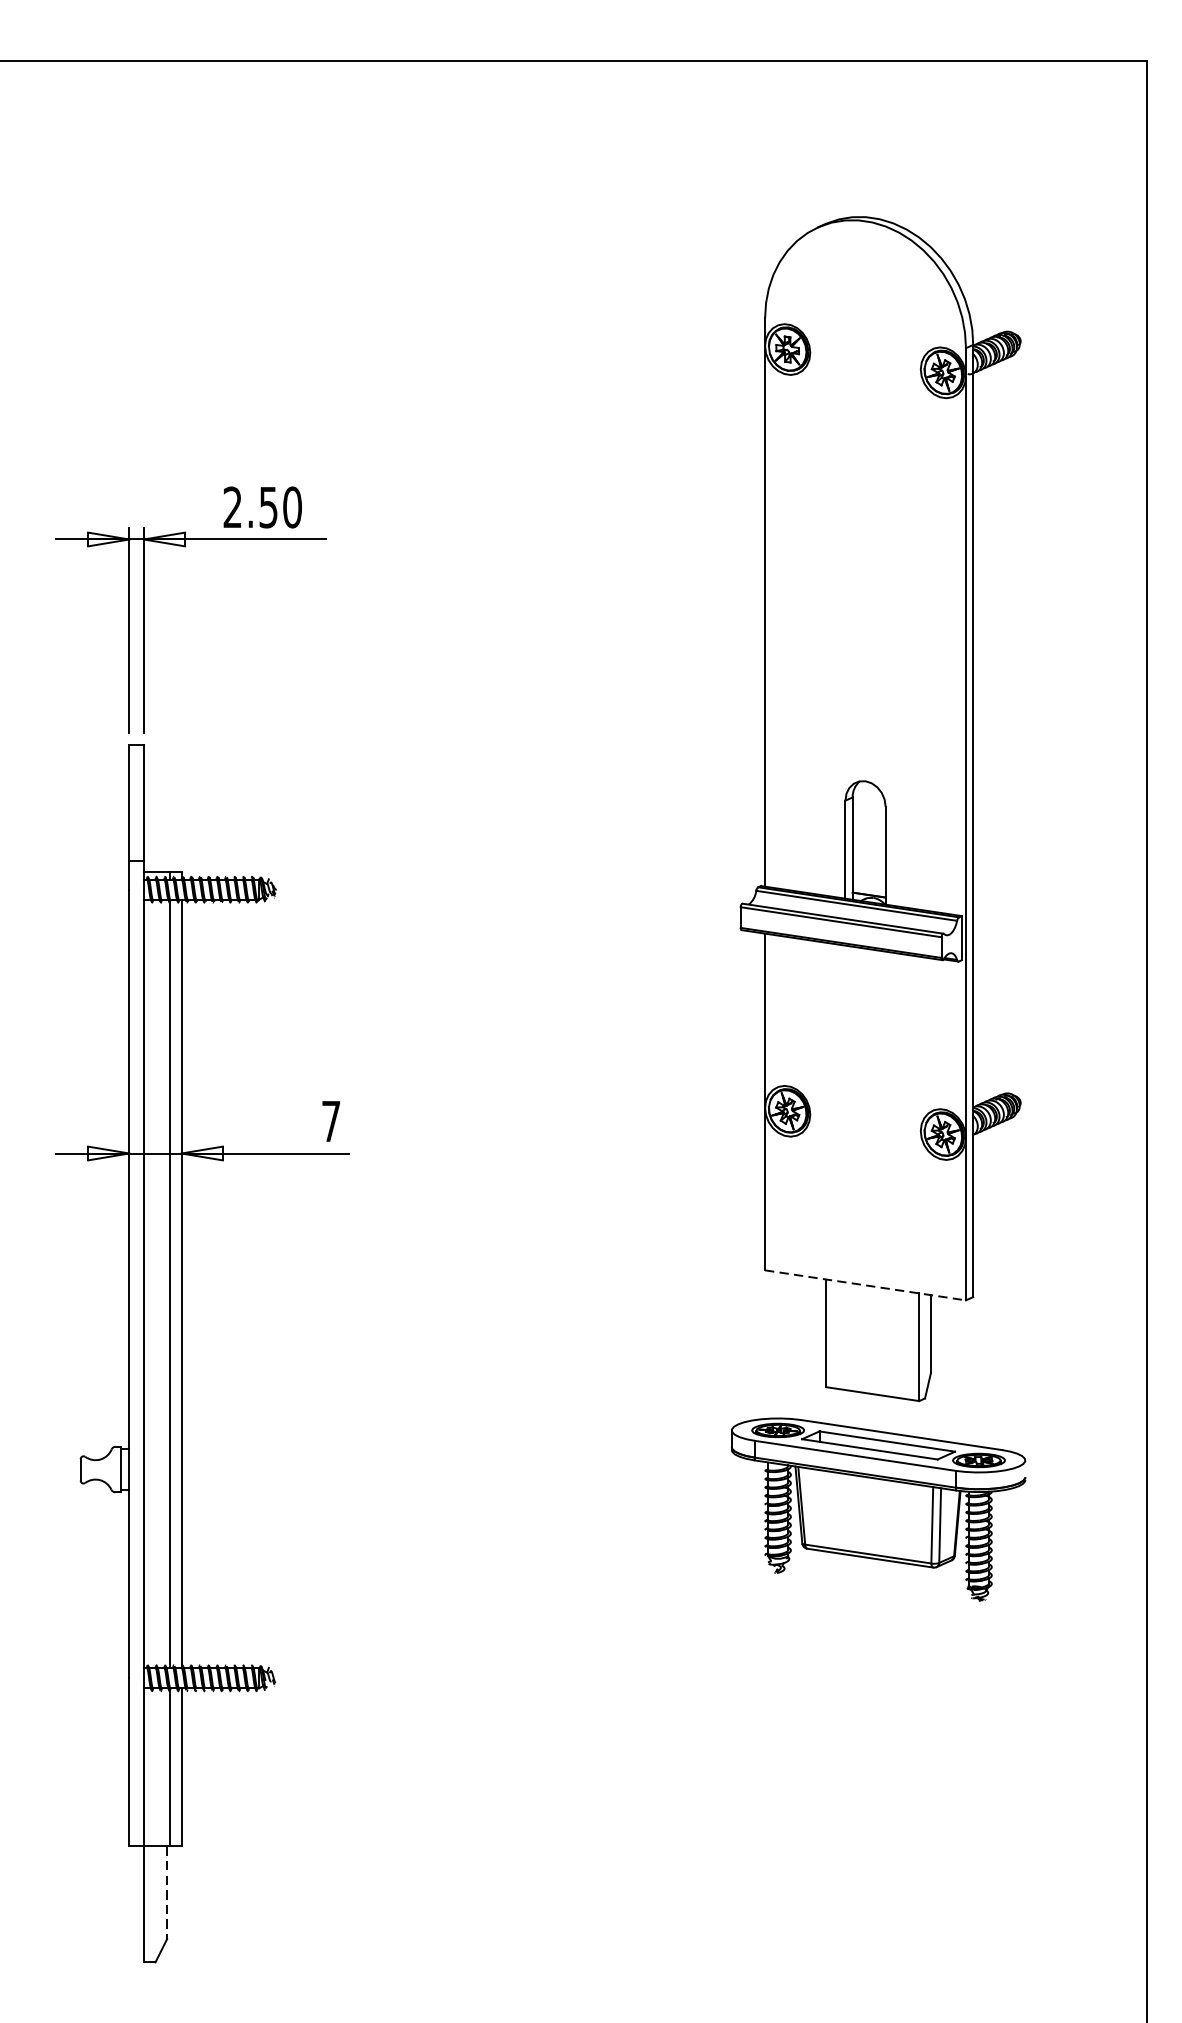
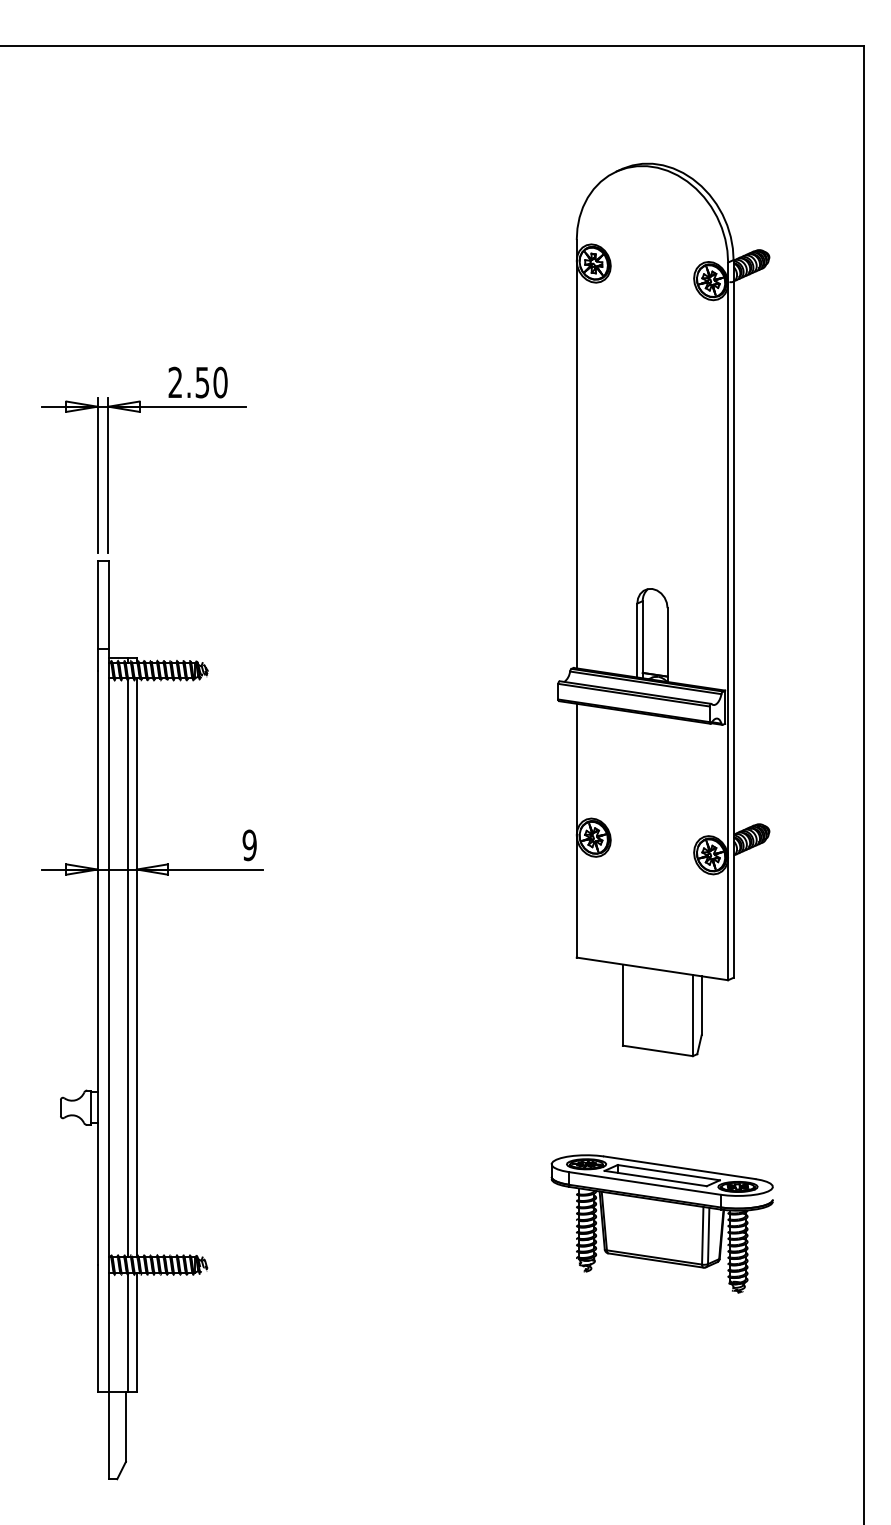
text: (330, 1121) -> (249, 845), 7 -> 9
line: (865, 1284) -> (652, 968), dashed -> solid
part: (877, 1509) -> (661, 1223), moved
line: (166, 1892) -> (125, 1426), dashed -> solid

